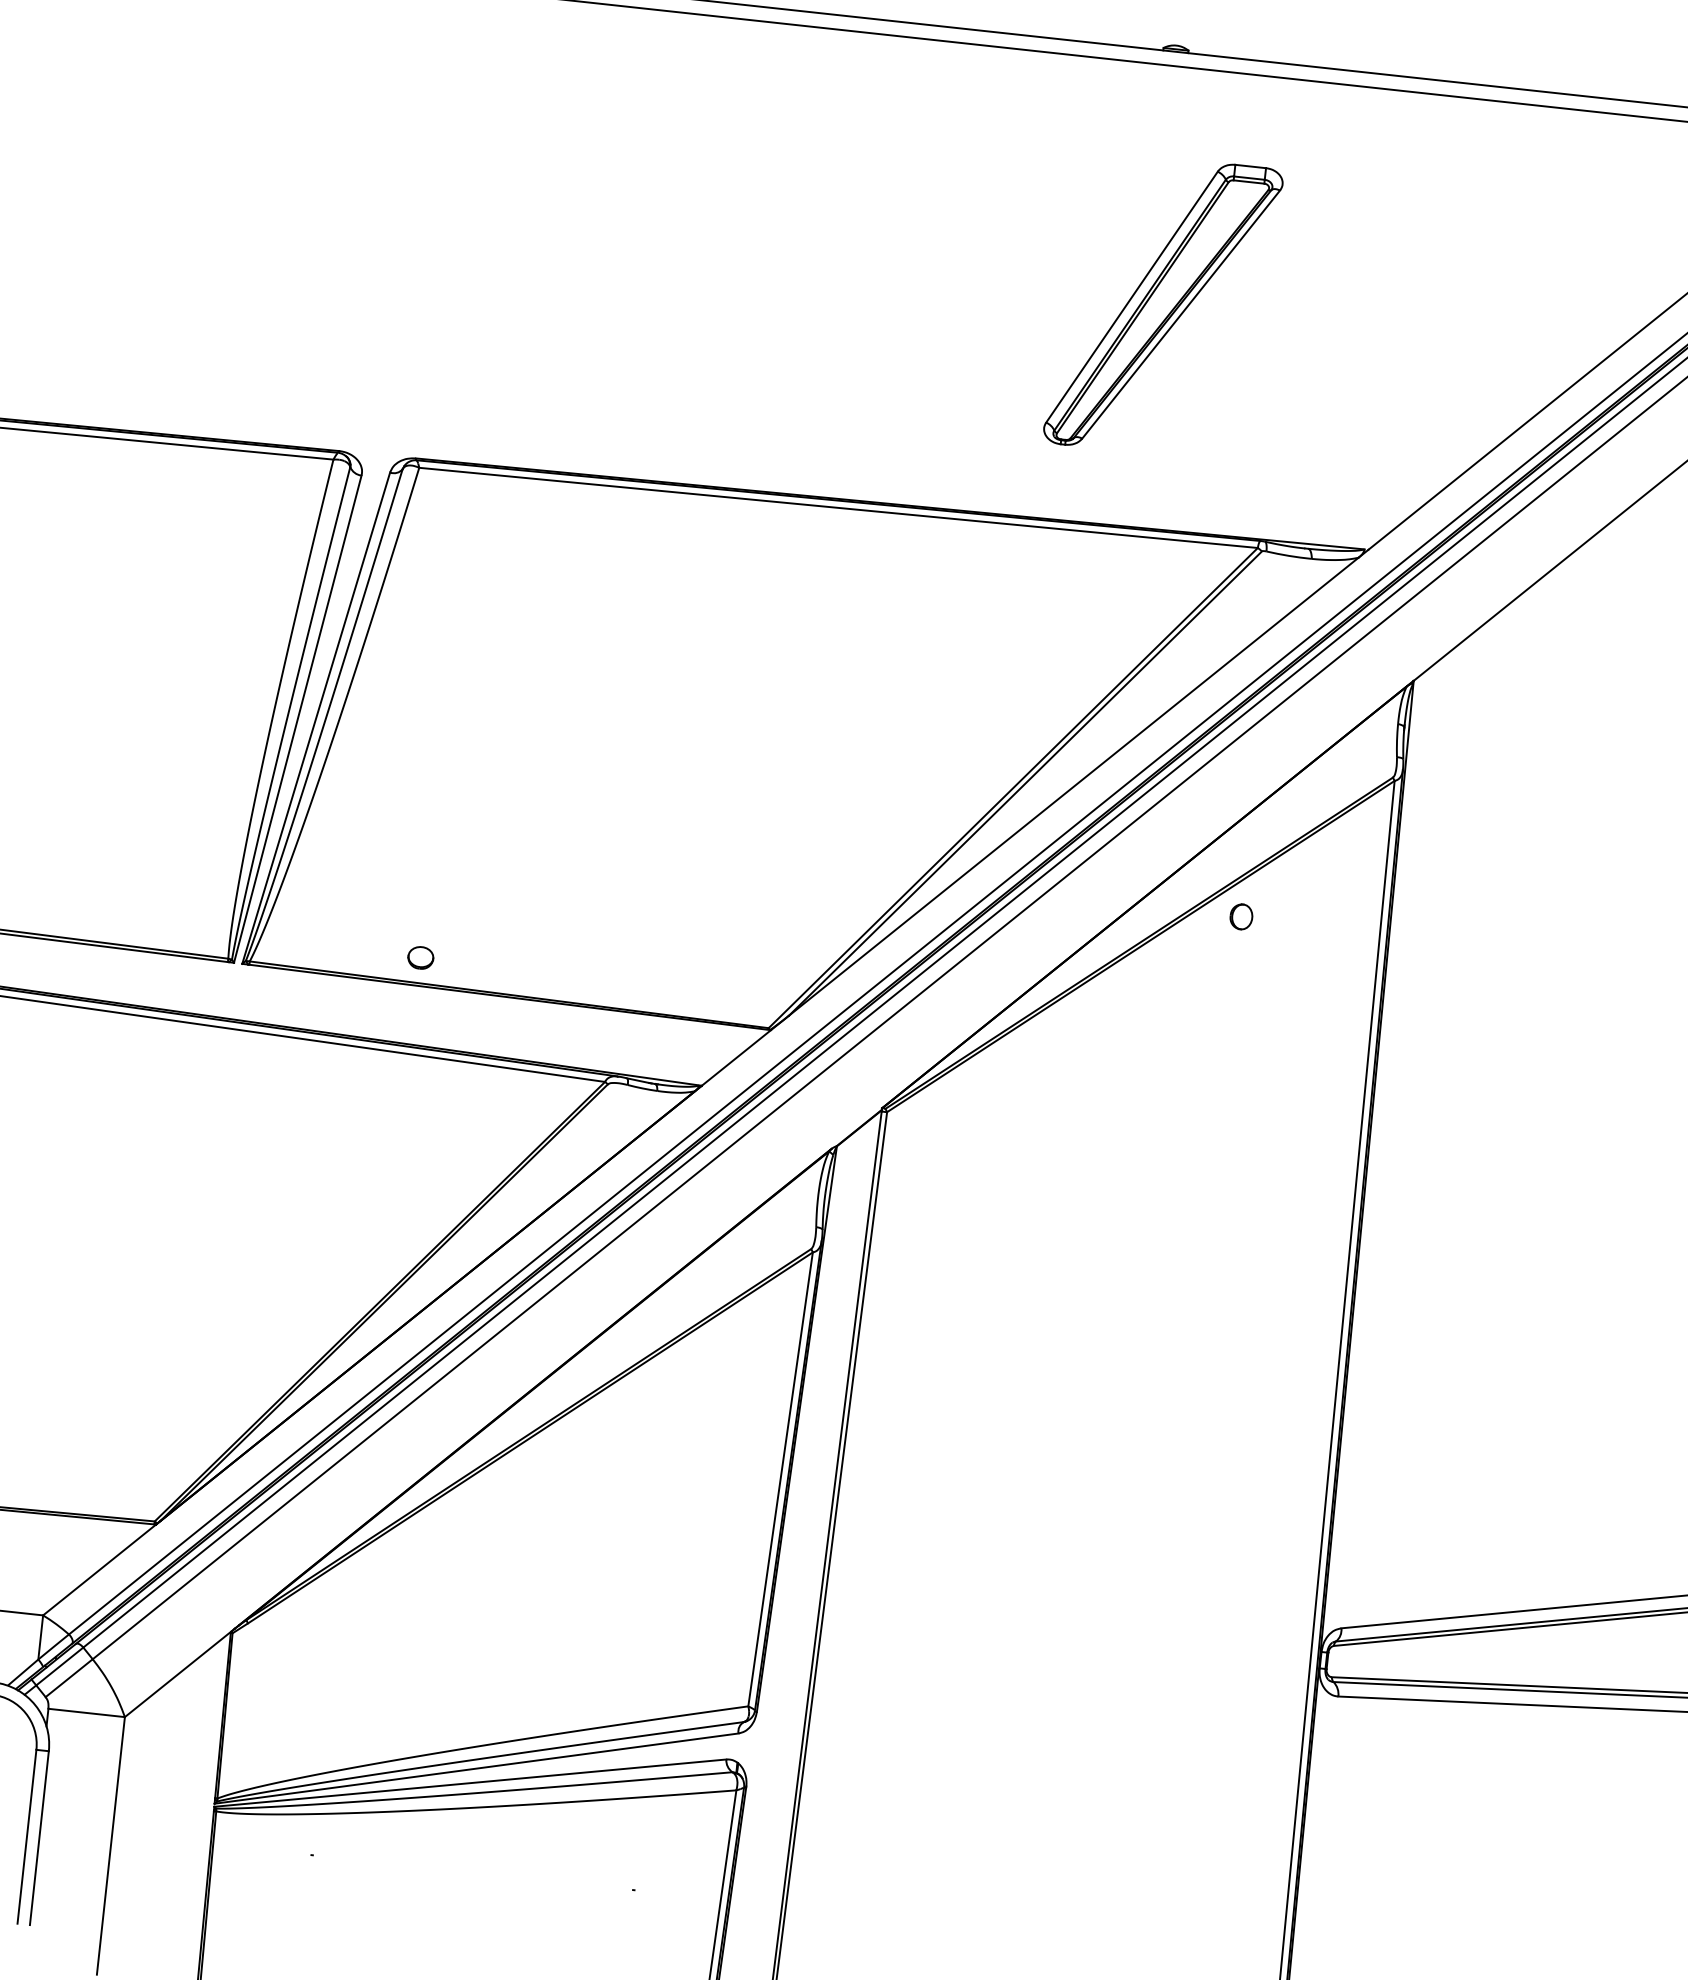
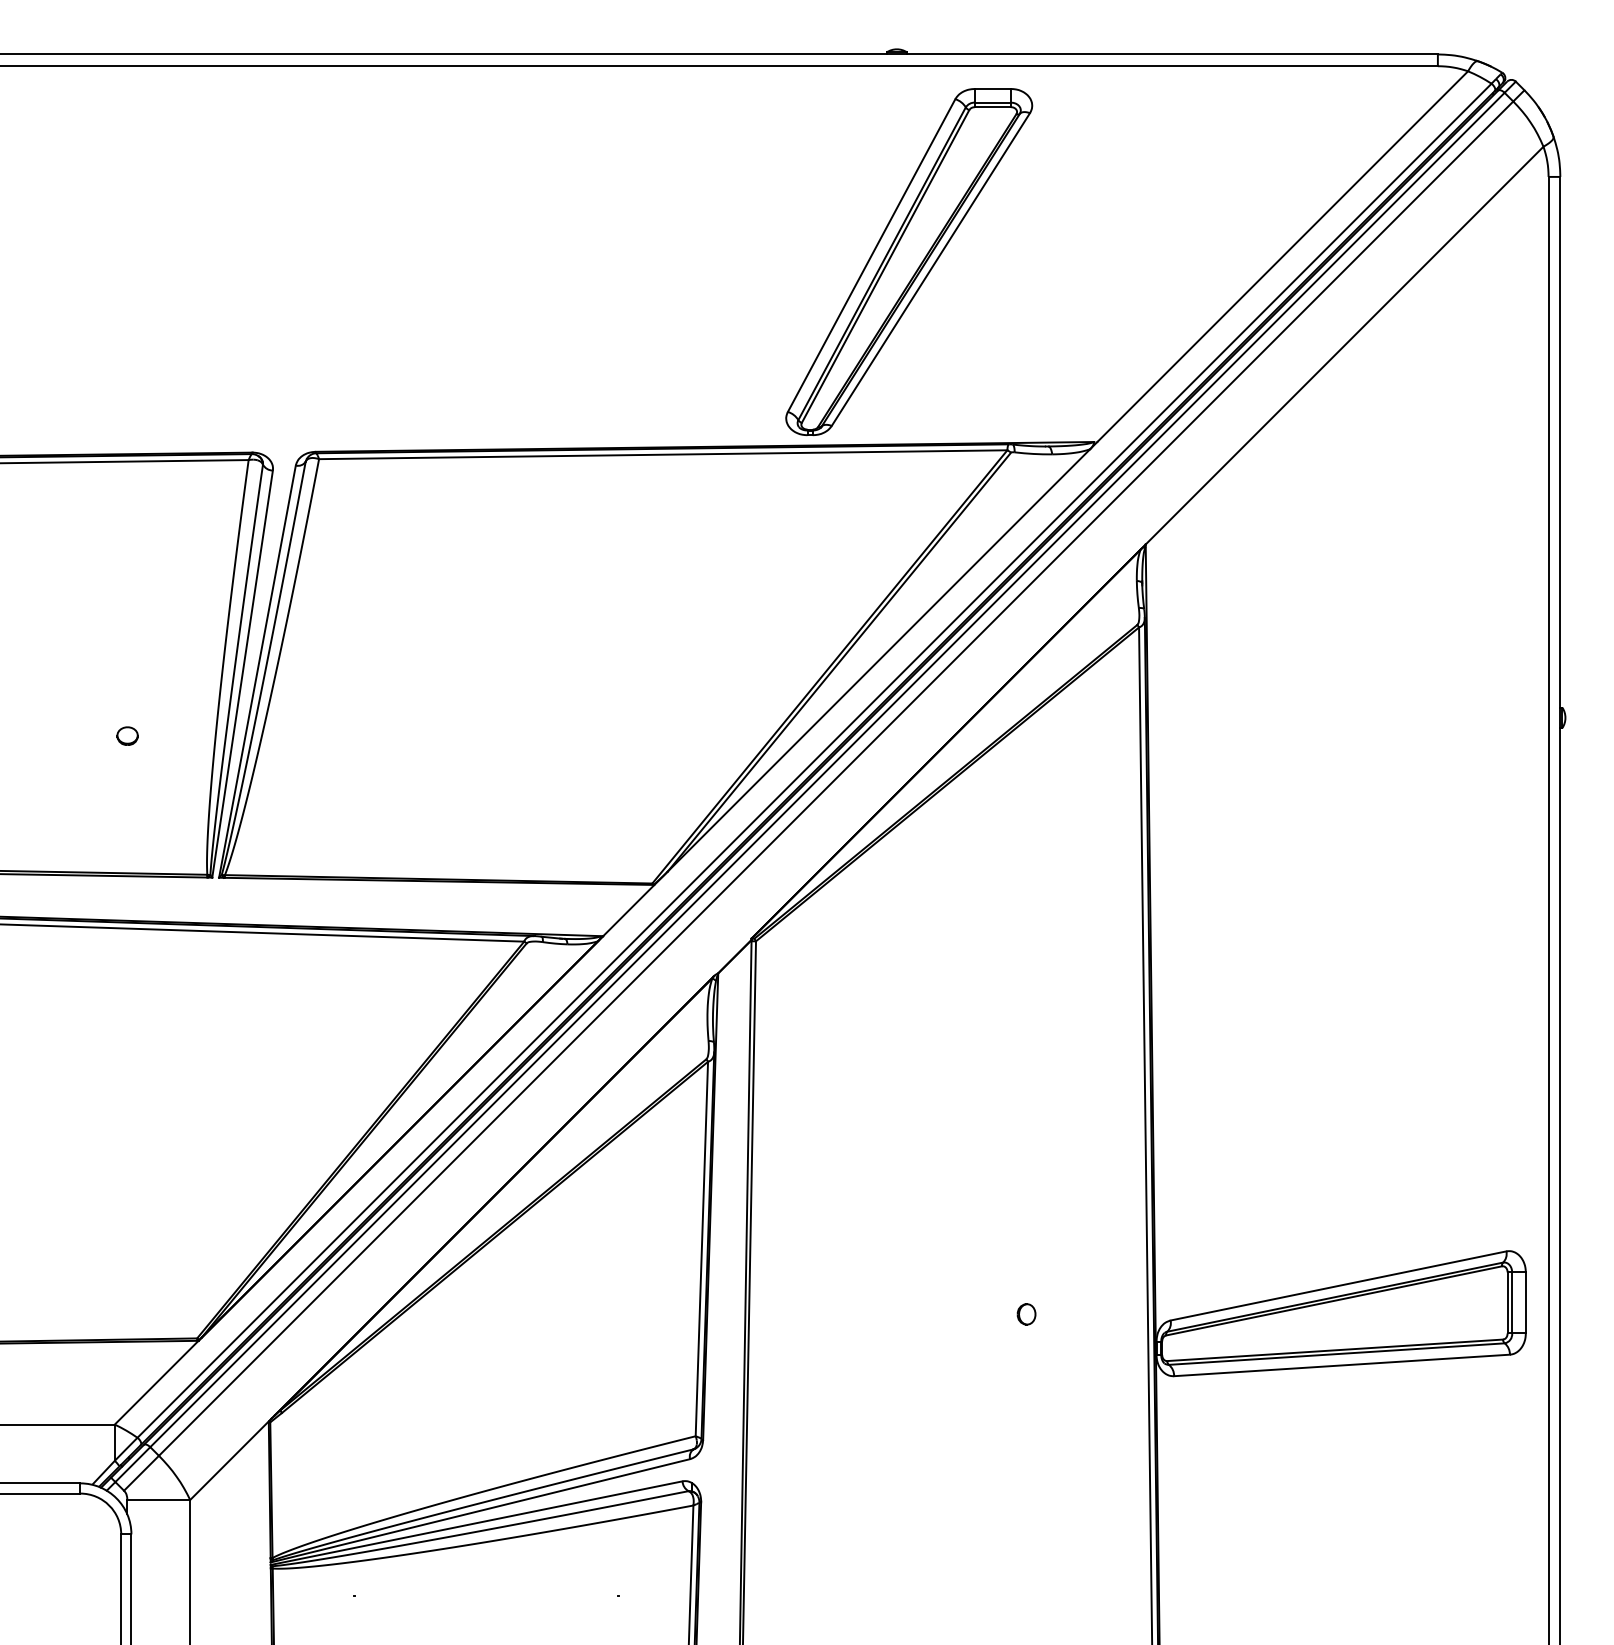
part: (1163, 306) -> (909, 262), size x1.43
part: (1241, 916) -> (1026, 1314), moved
part: (420, 957) -> (127, 735), moved

